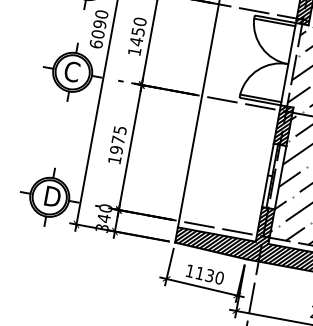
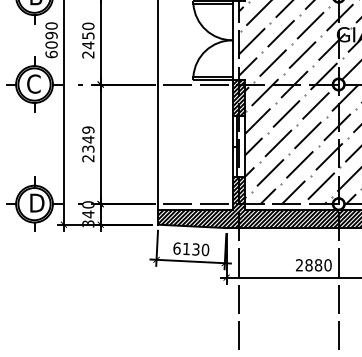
text: (134, 51) -> (88, 54), 1450 -> 2450
text: (117, 145) -> (88, 144), 1975 -> 2349
text: (189, 270) -> (176, 248), 1130 -> 6130

